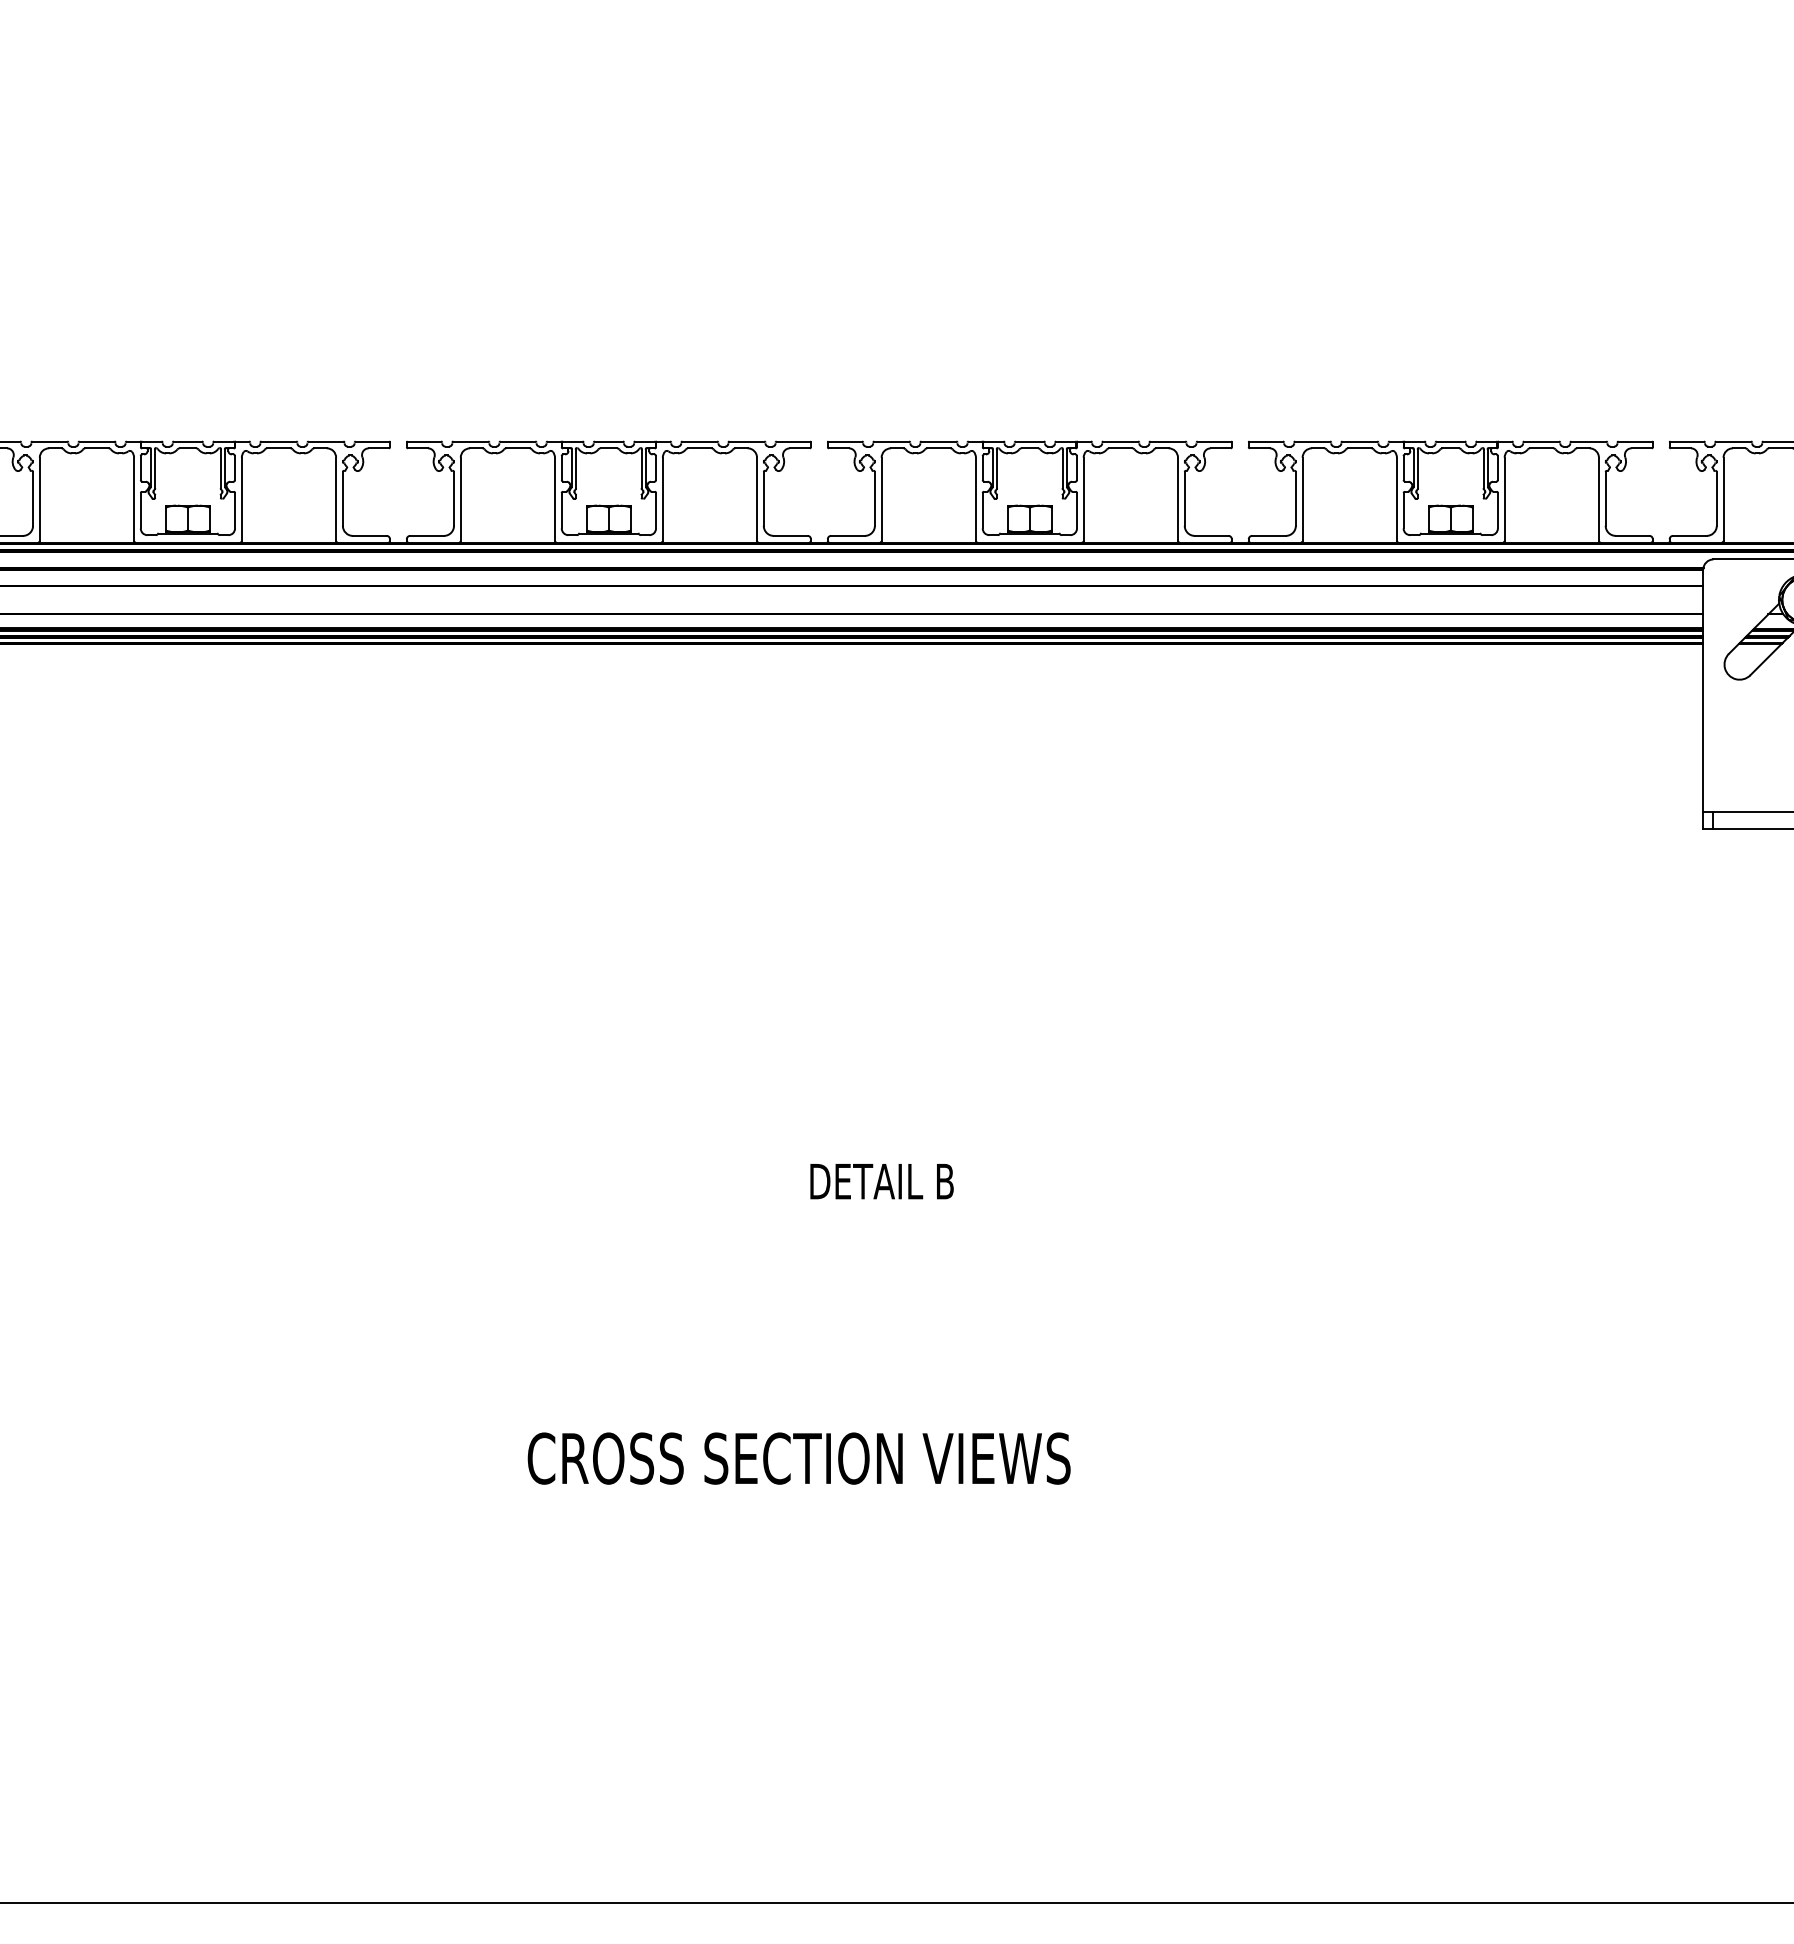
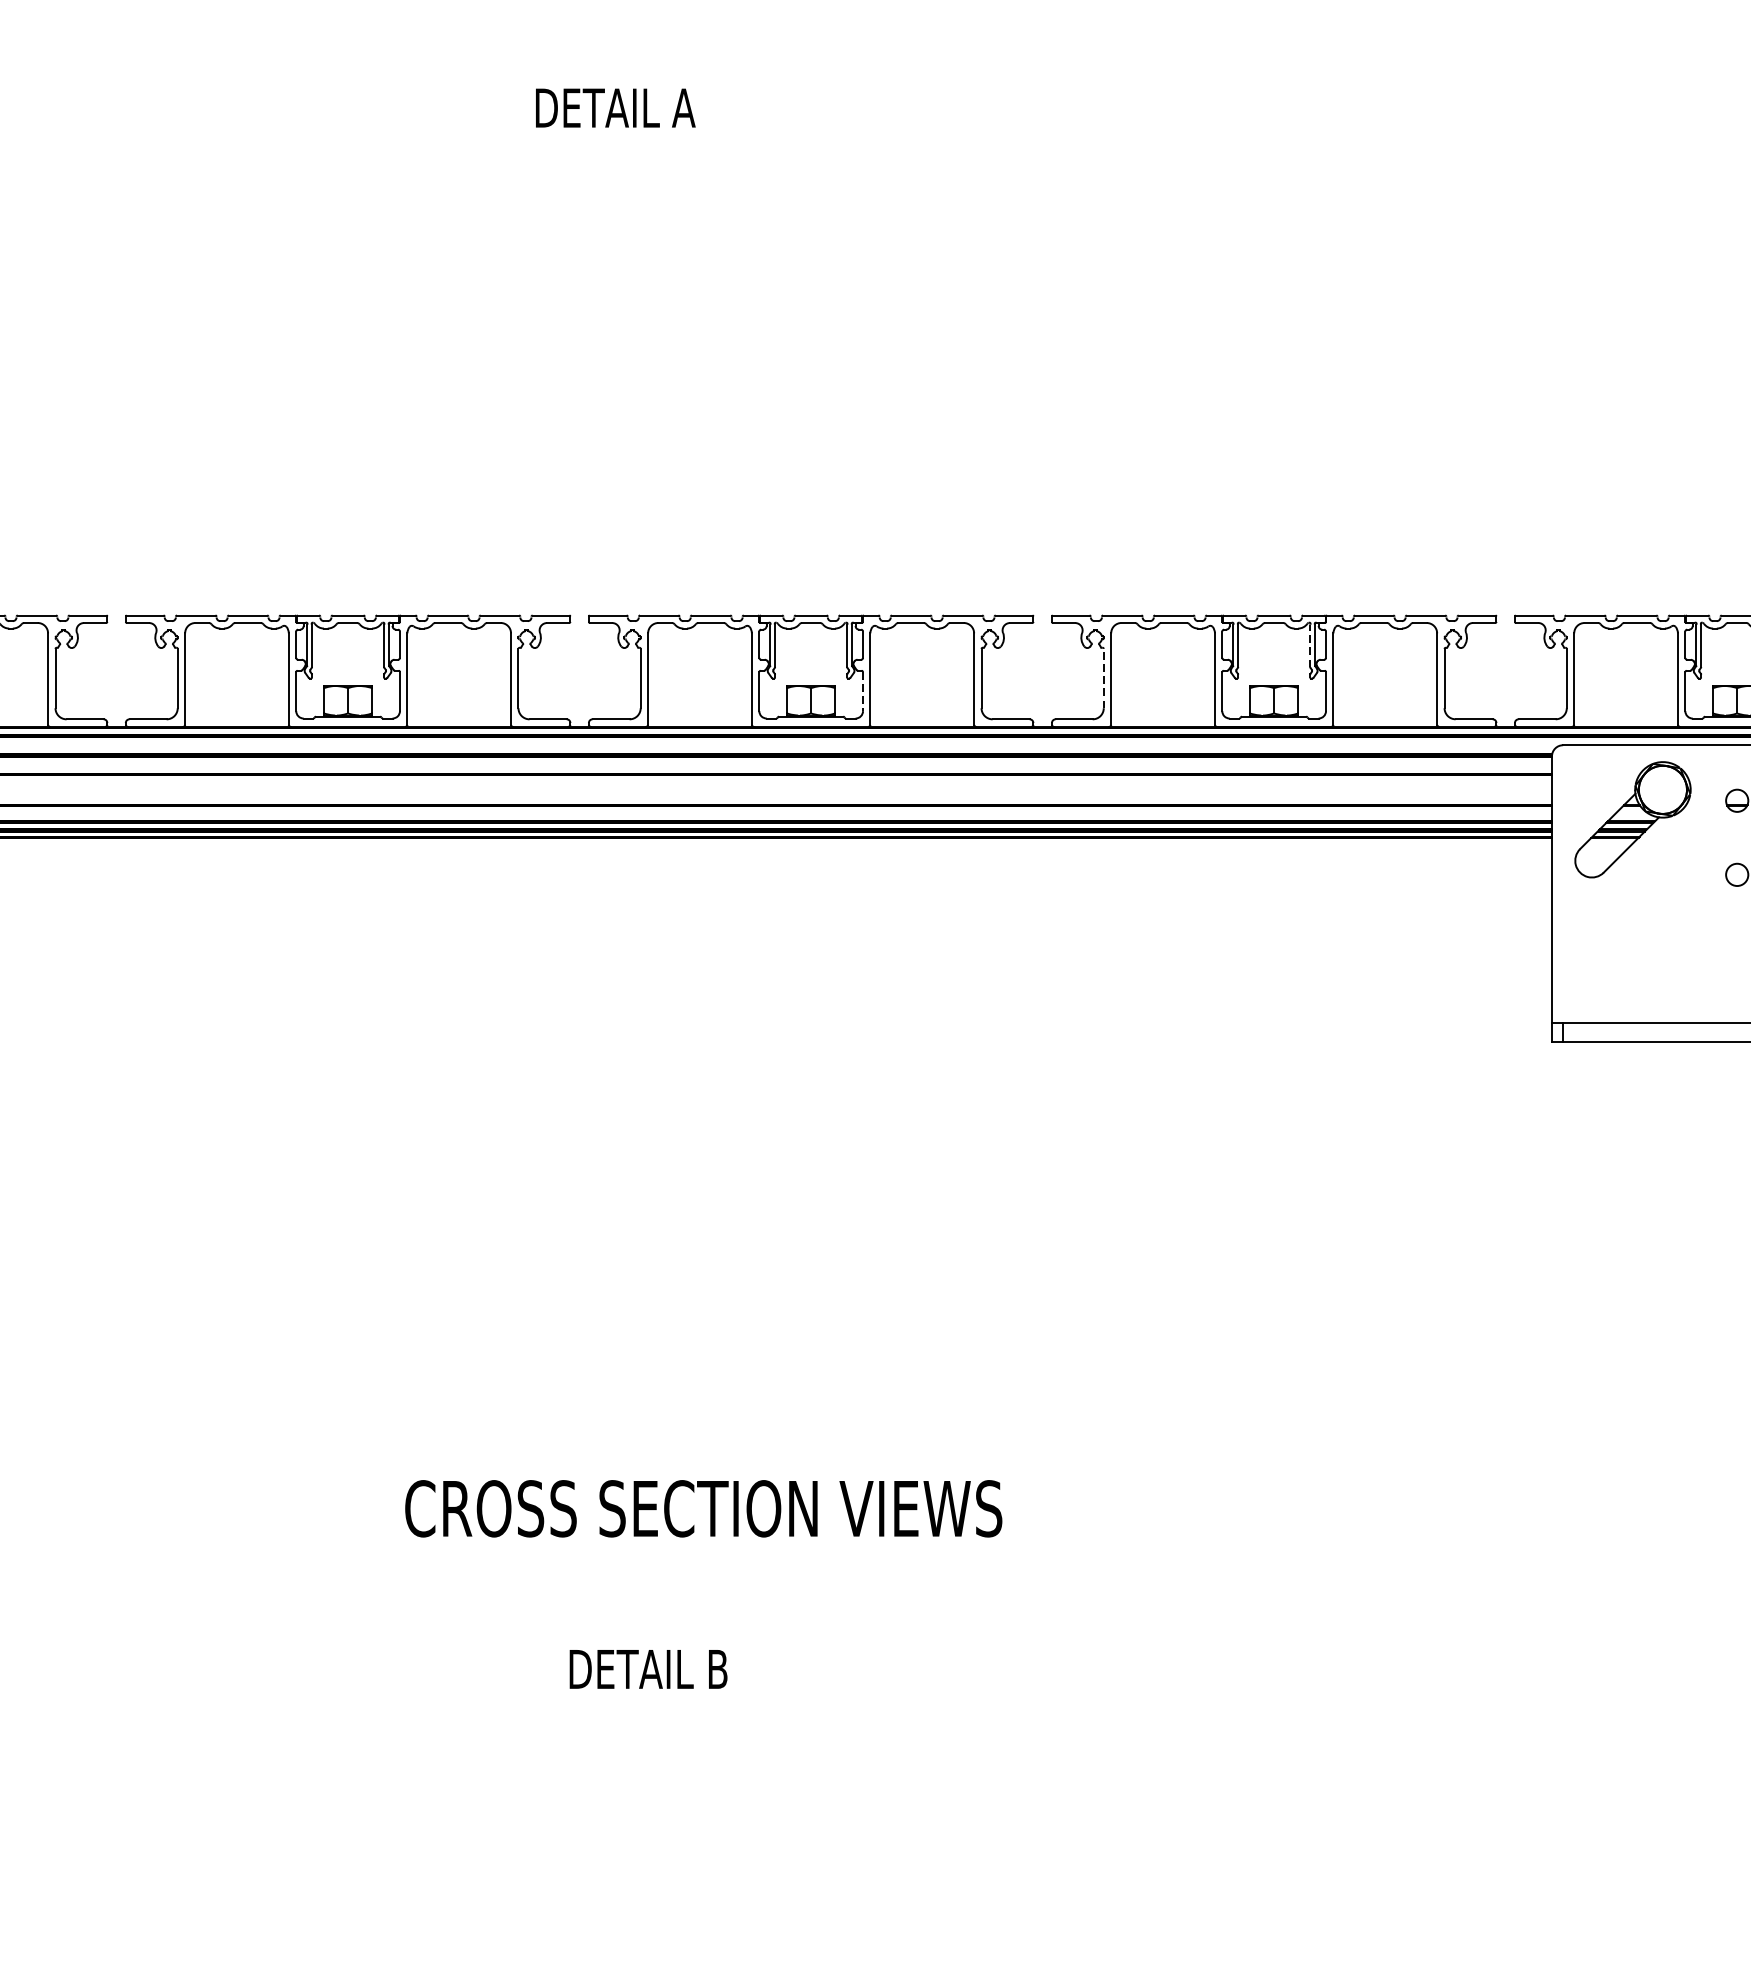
line: (1483, 468) -> (1310, 645), solid -> dashed
line: (1295, 498) -> (1103, 678), solid -> dashed
line: (1076, 510) -> (862, 691), solid -> dashed
text: (881, 1181) -> (647, 1669), moved
text: (798, 1458) -> (702, 1508), moved

